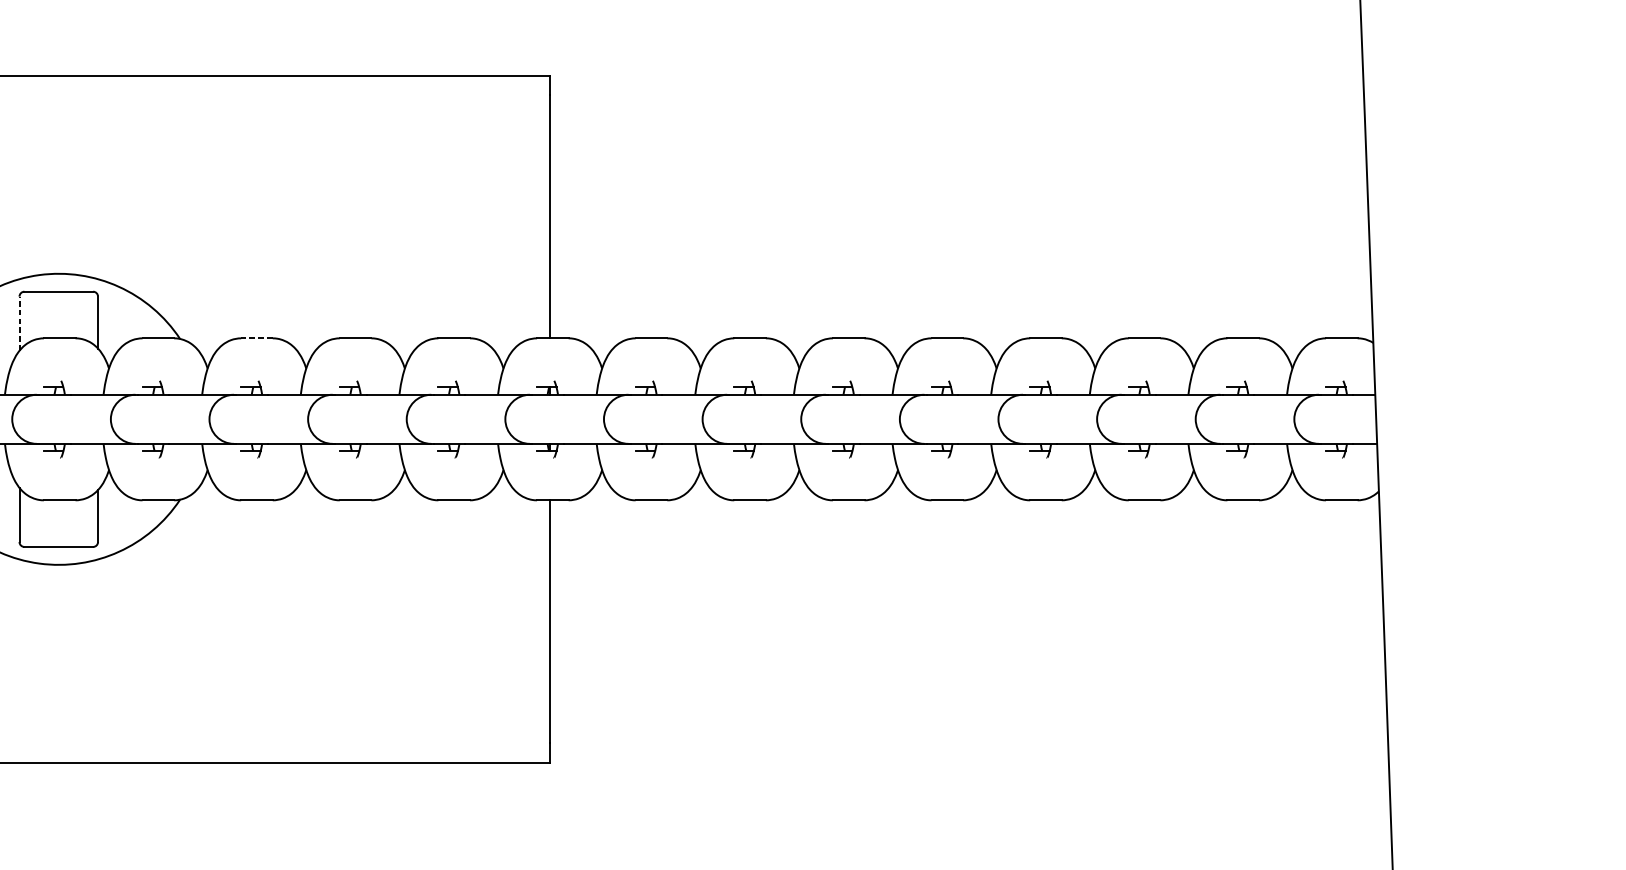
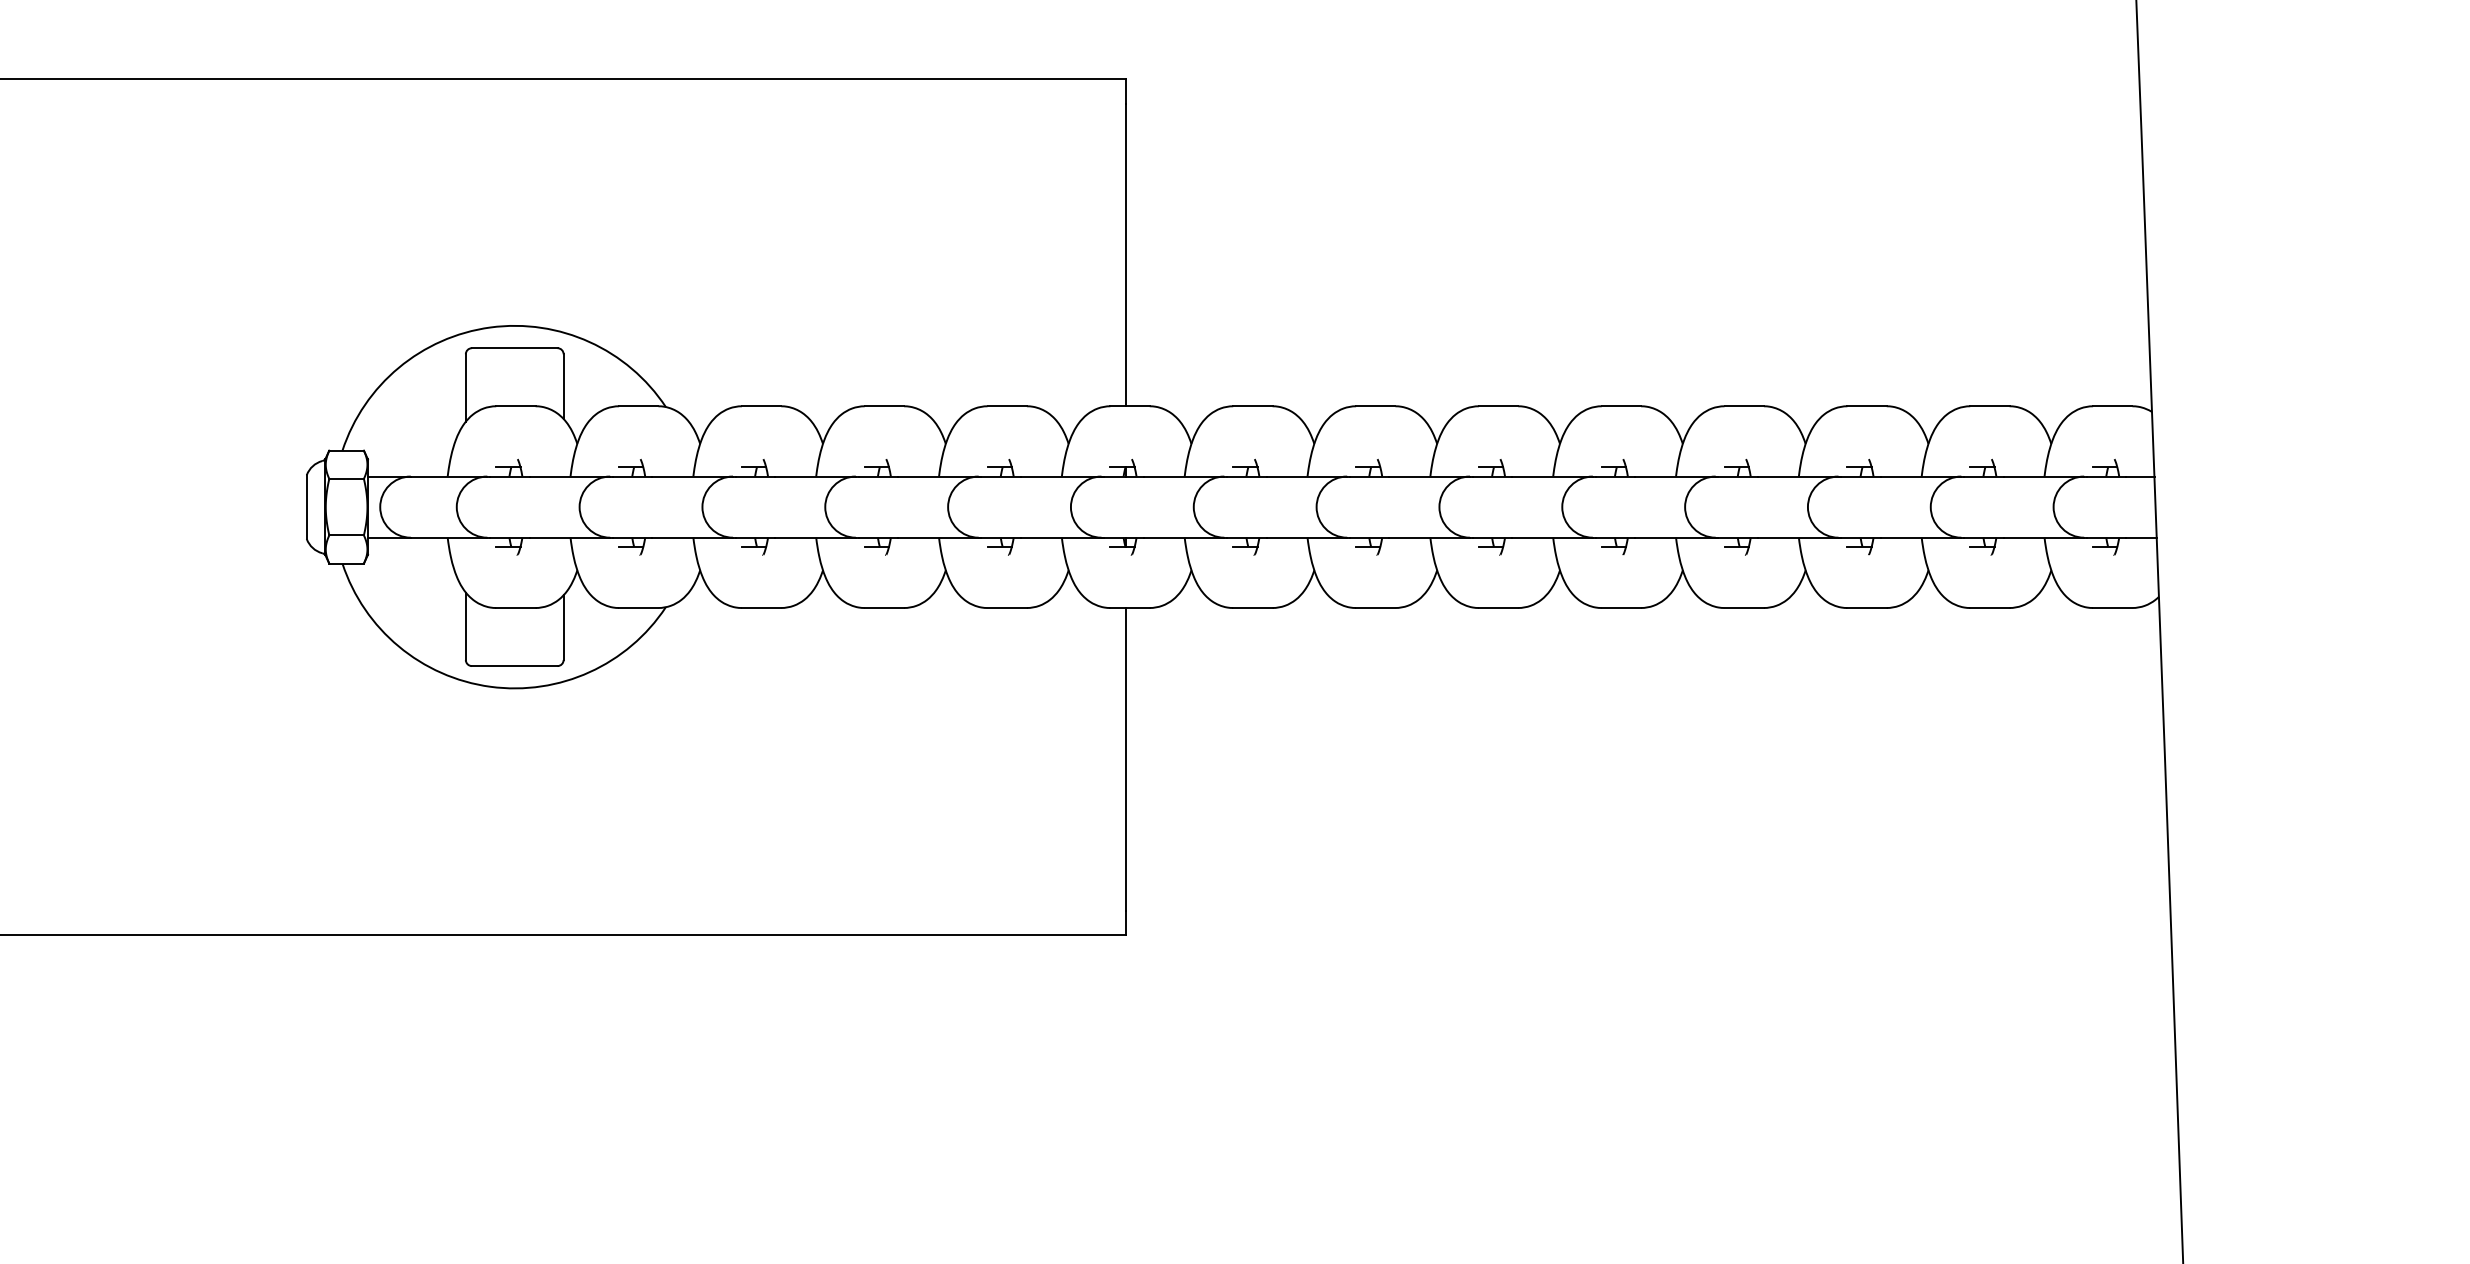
line: (19, 324) -> (465, 388), dashed -> solid
line: (256, 338) -> (761, 406), dashed -> solid

